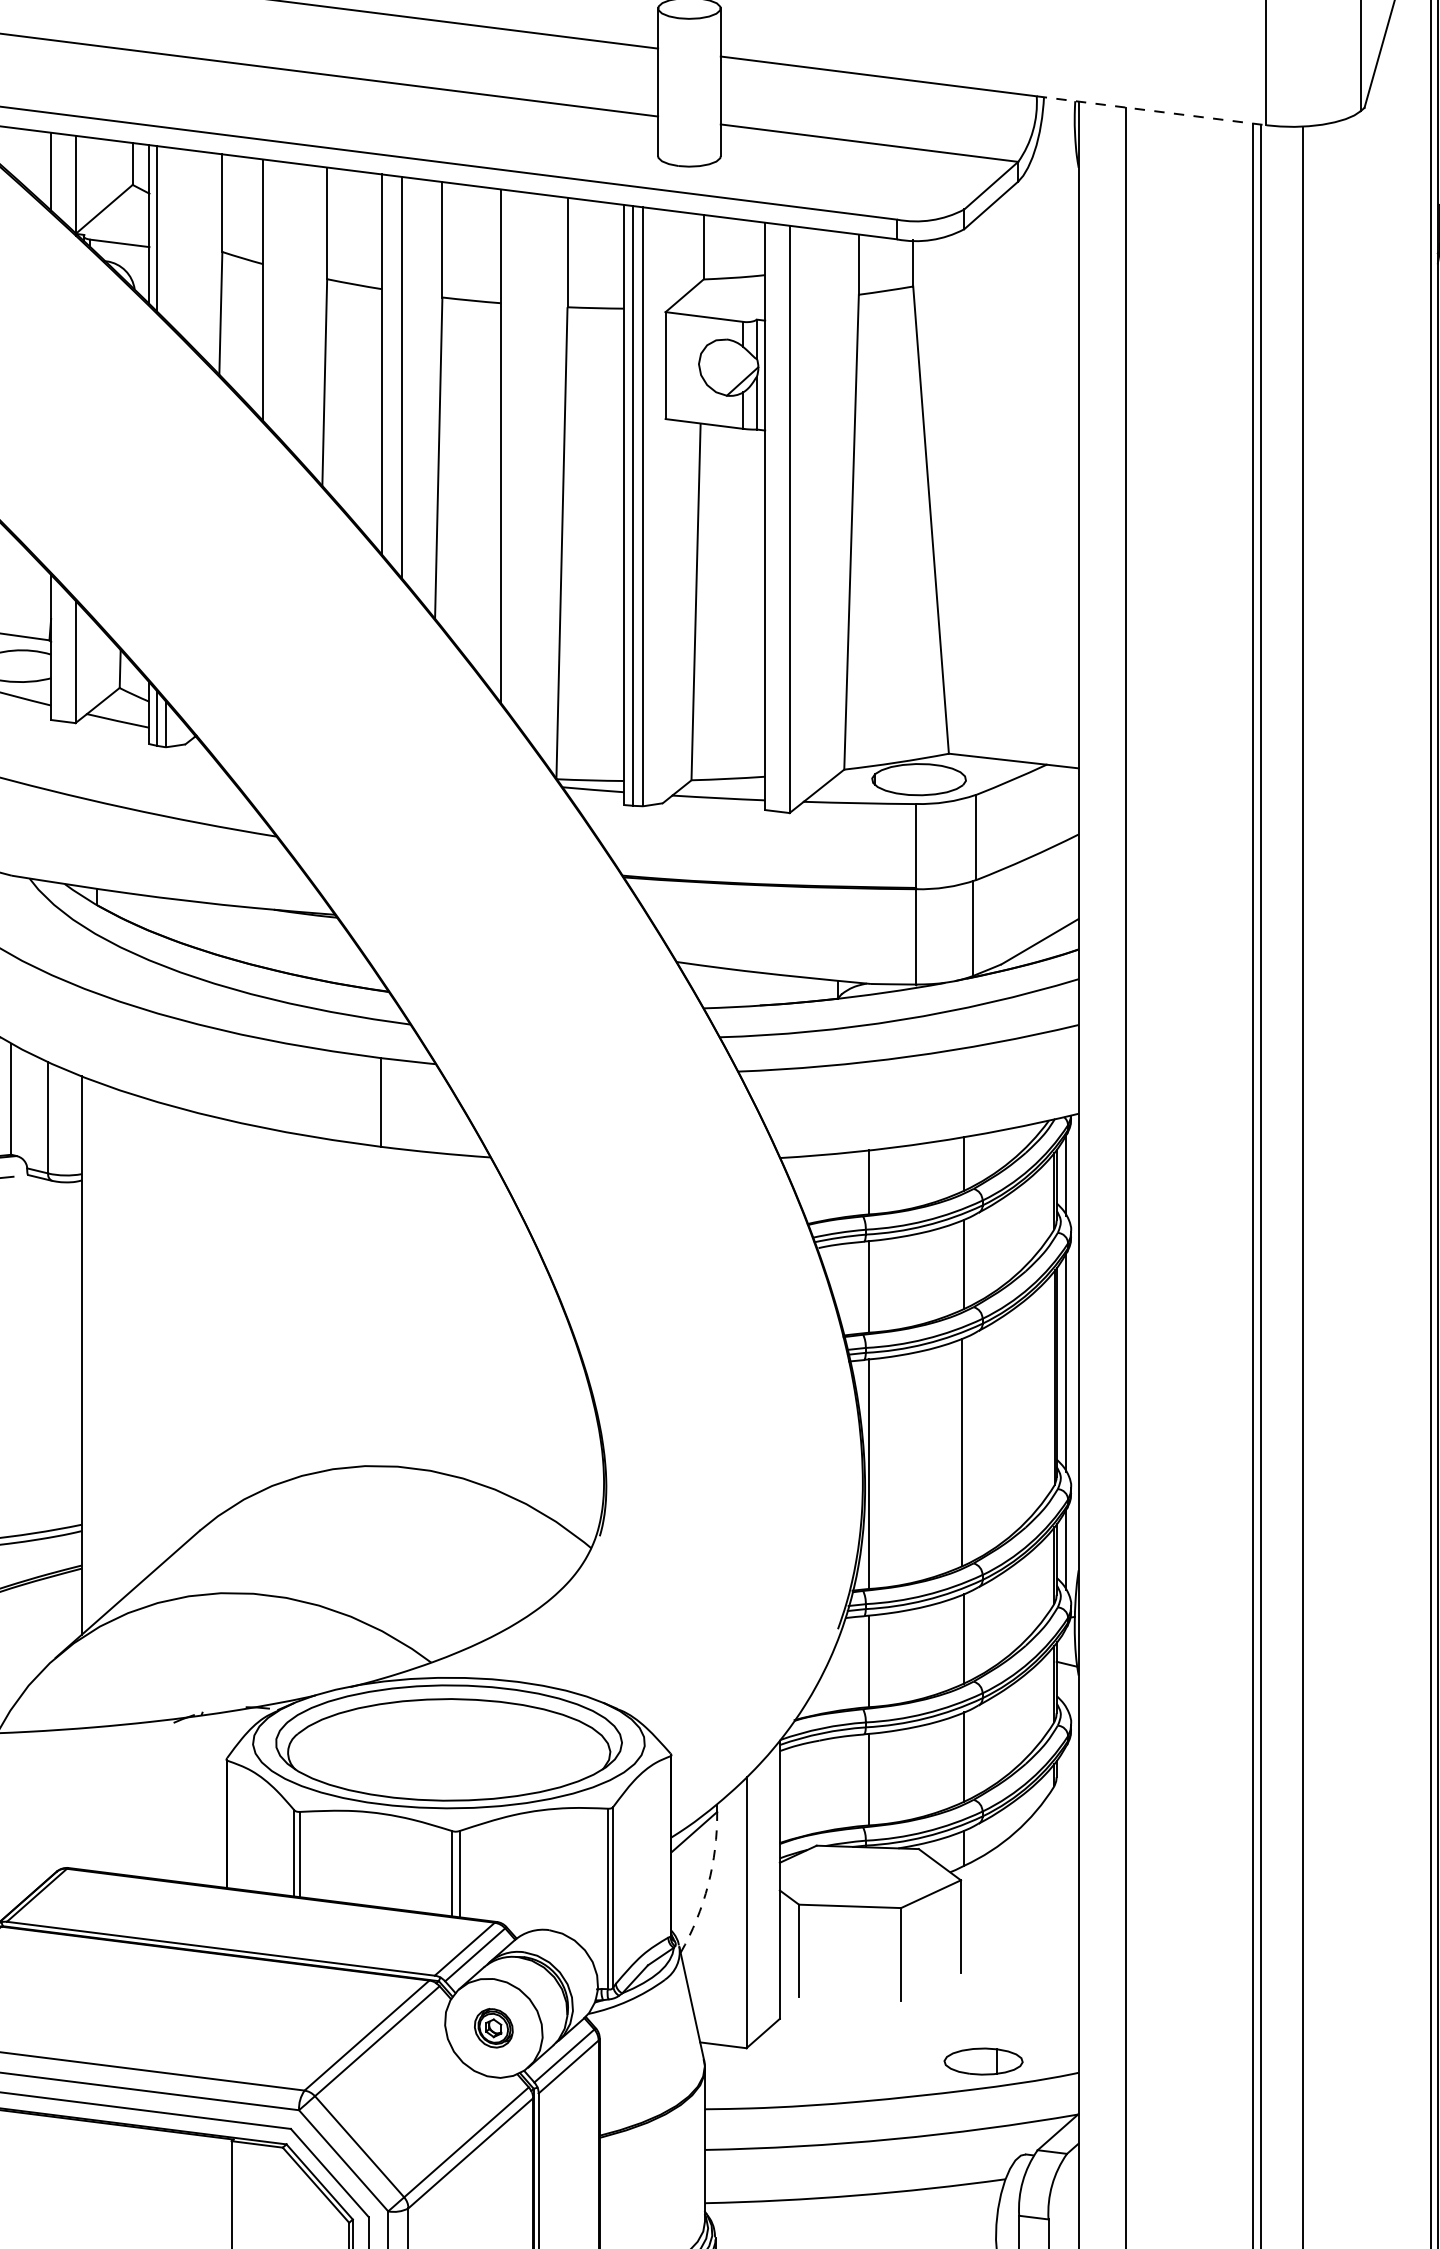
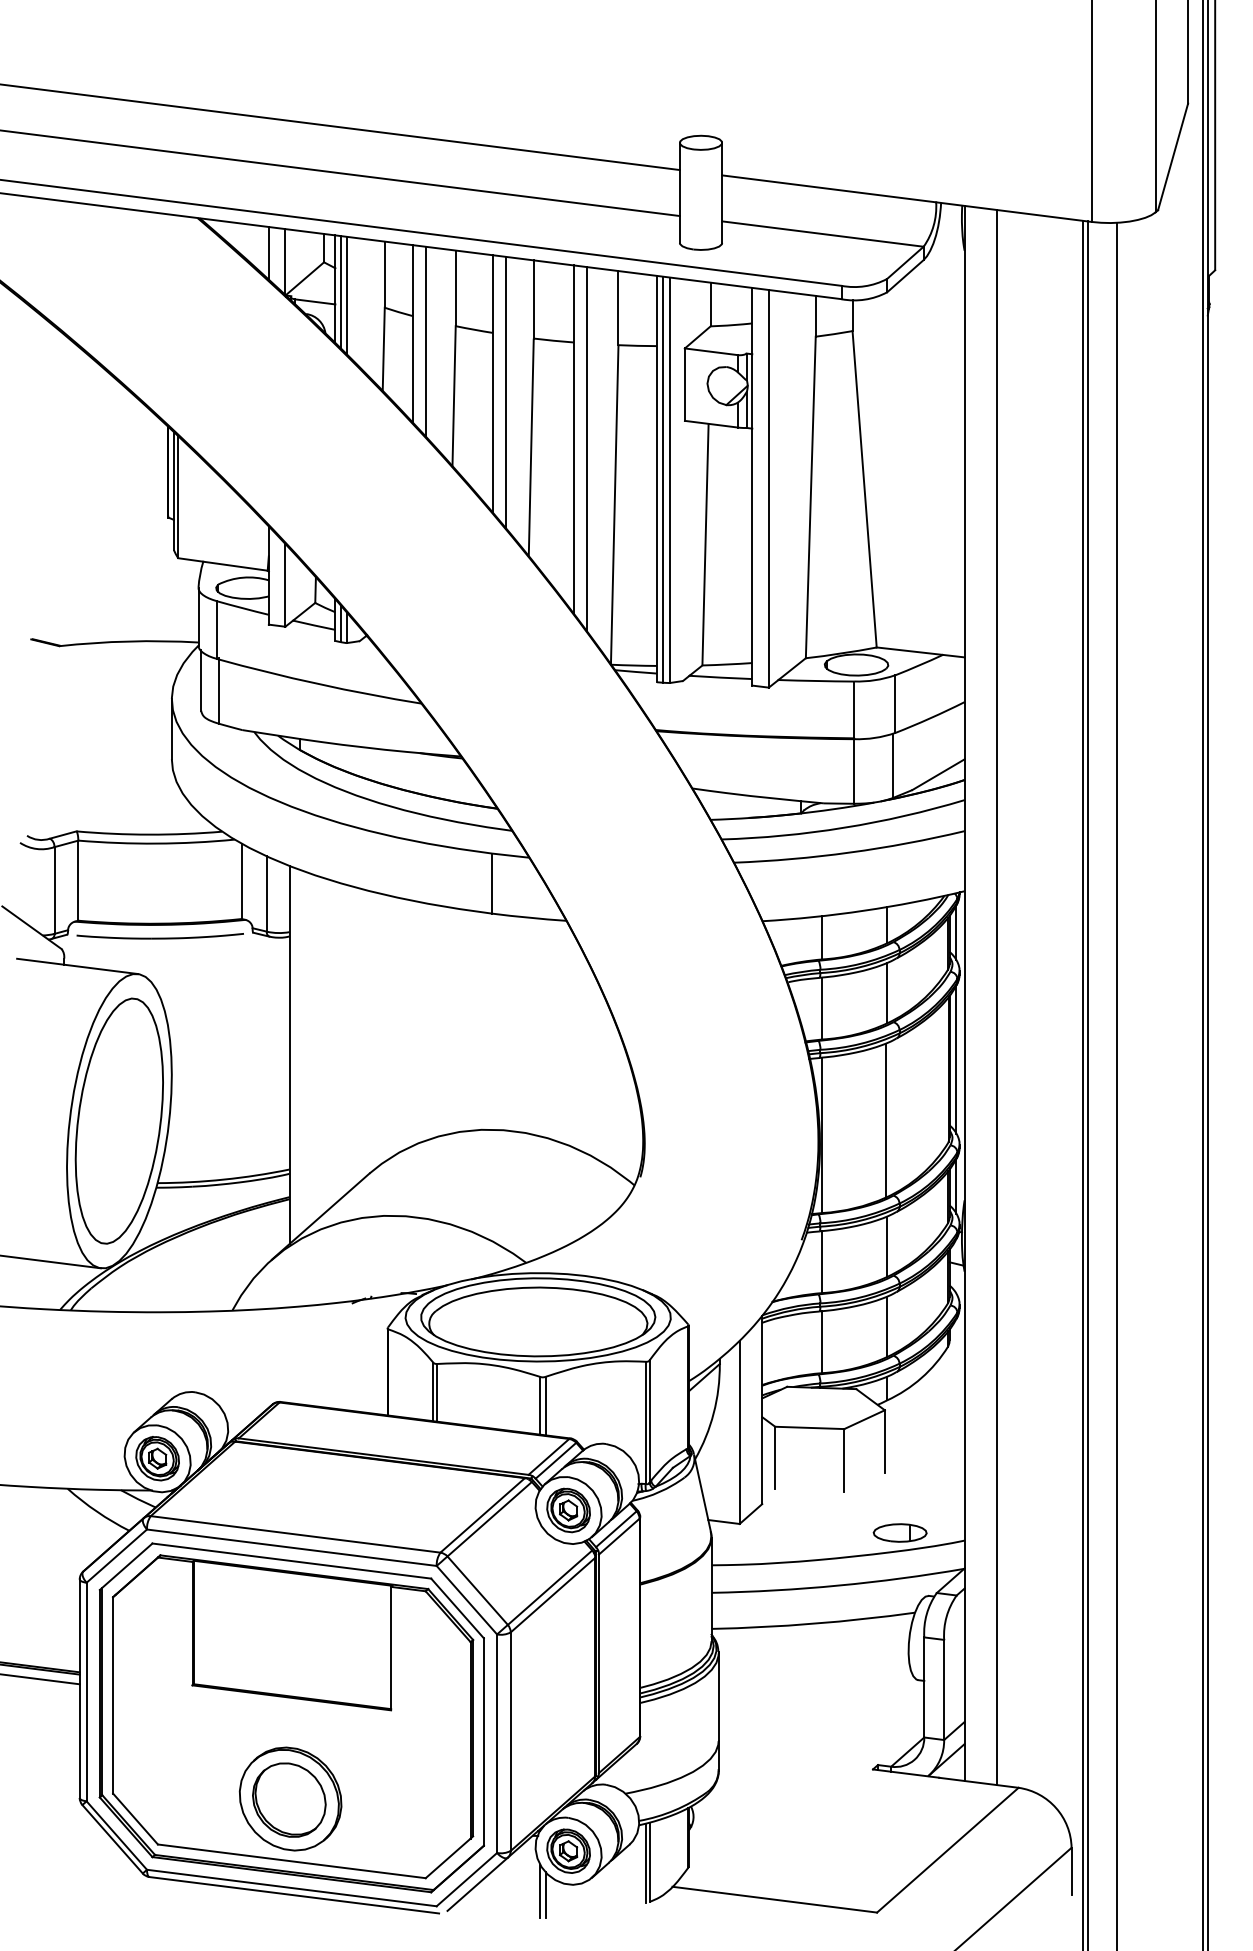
line: (1152, 111) -> (1014, 212), dashed -> solid
line: (165, 233) -> (346, 295), added
line: (282, 301) -> (425, 341), added
line: (520, 459) -> (586, 448), added
arc: (707, 1885) -> (713, 1413), dashed -> solid
part: (493, 2028) -> (568, 1510), size x1.67

